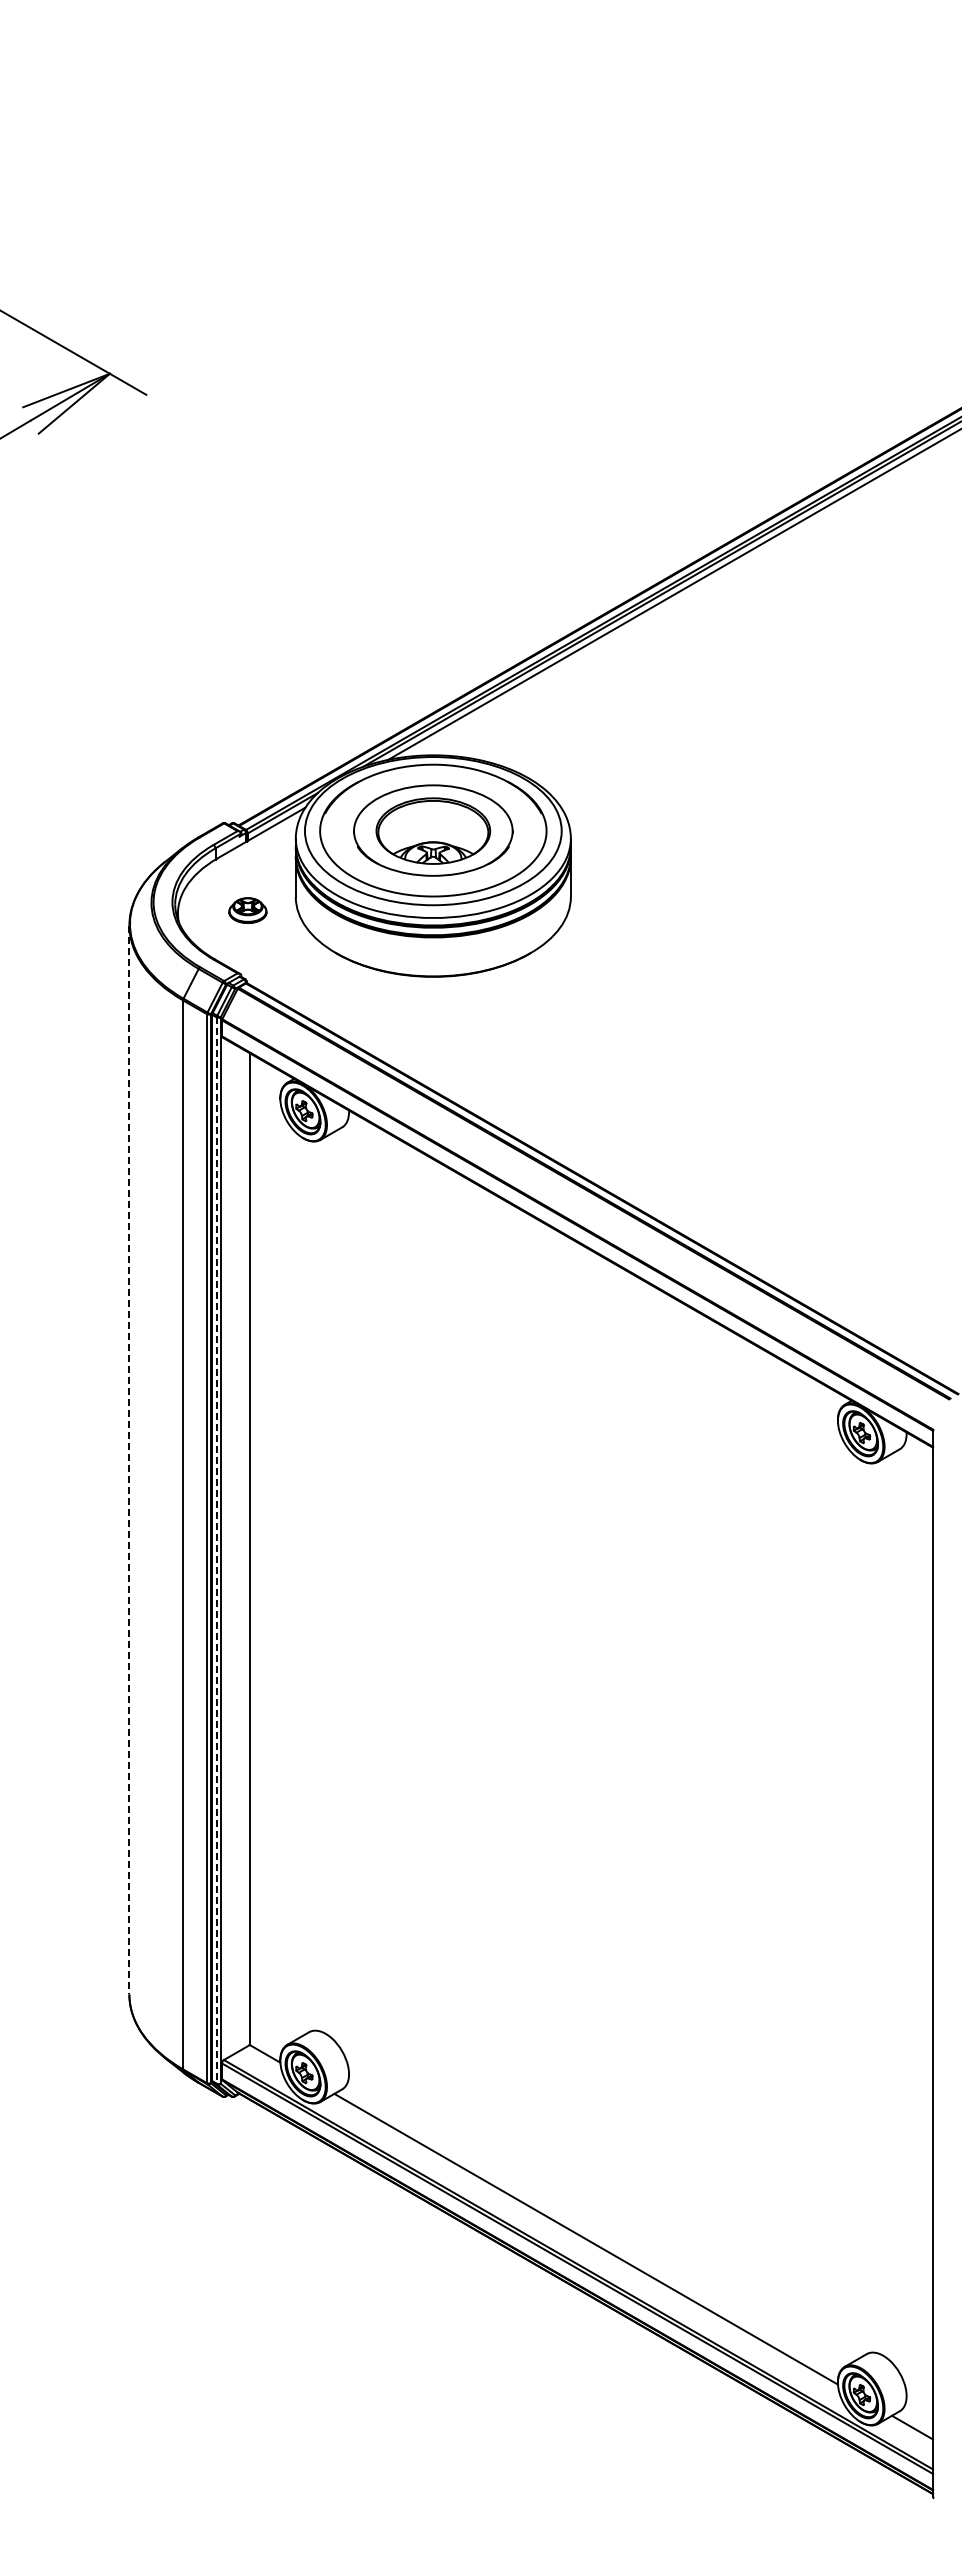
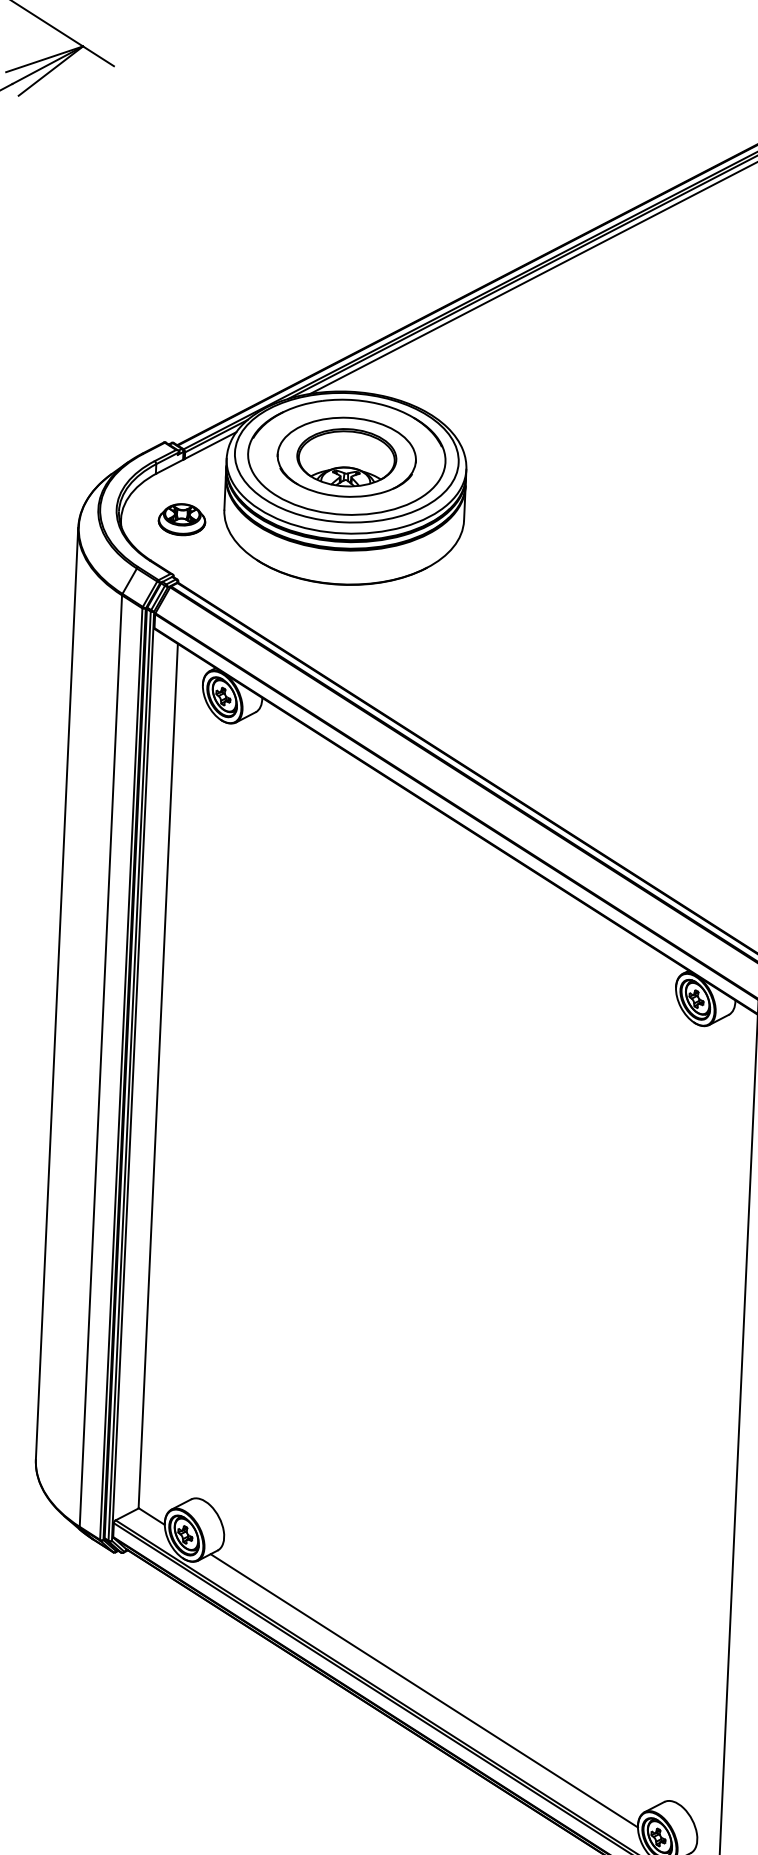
part: (247, 910) -> (181, 519), size x1.43
line: (129, 1460) -> (57, 994), dashed -> solid
line: (216, 1551) -> (129, 1076), dashed -> solid

